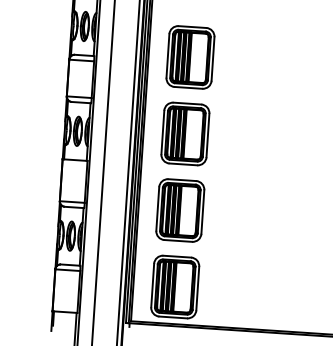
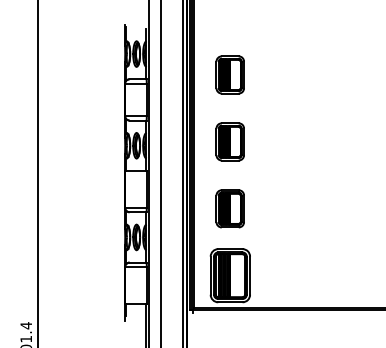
part: (189, 56) -> (229, 74), size x0.7
part: (184, 133) -> (229, 141), size x0.7
part: (179, 210) -> (229, 208), size x0.7

